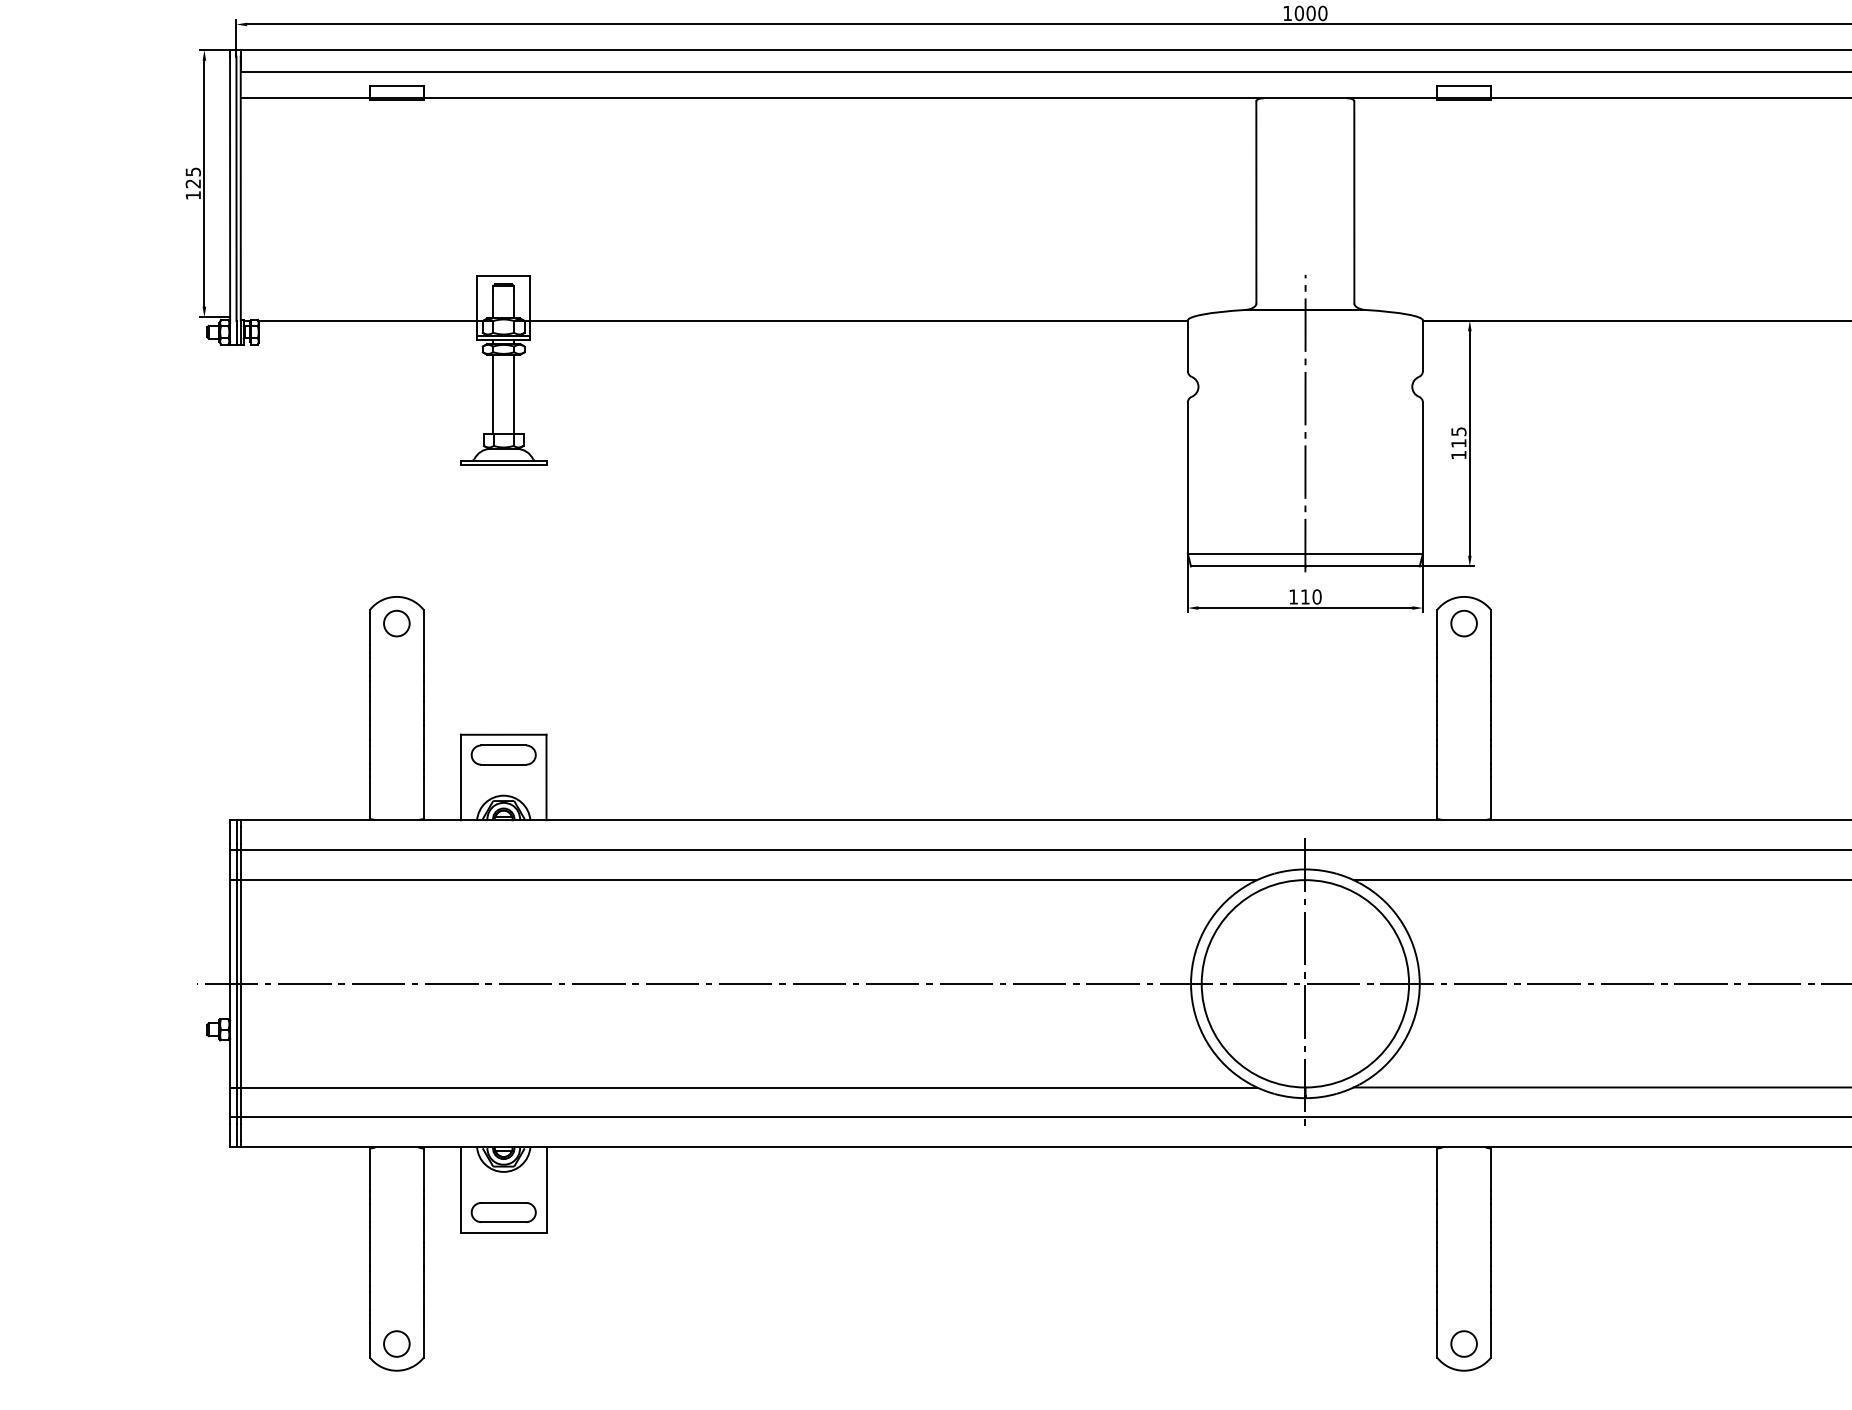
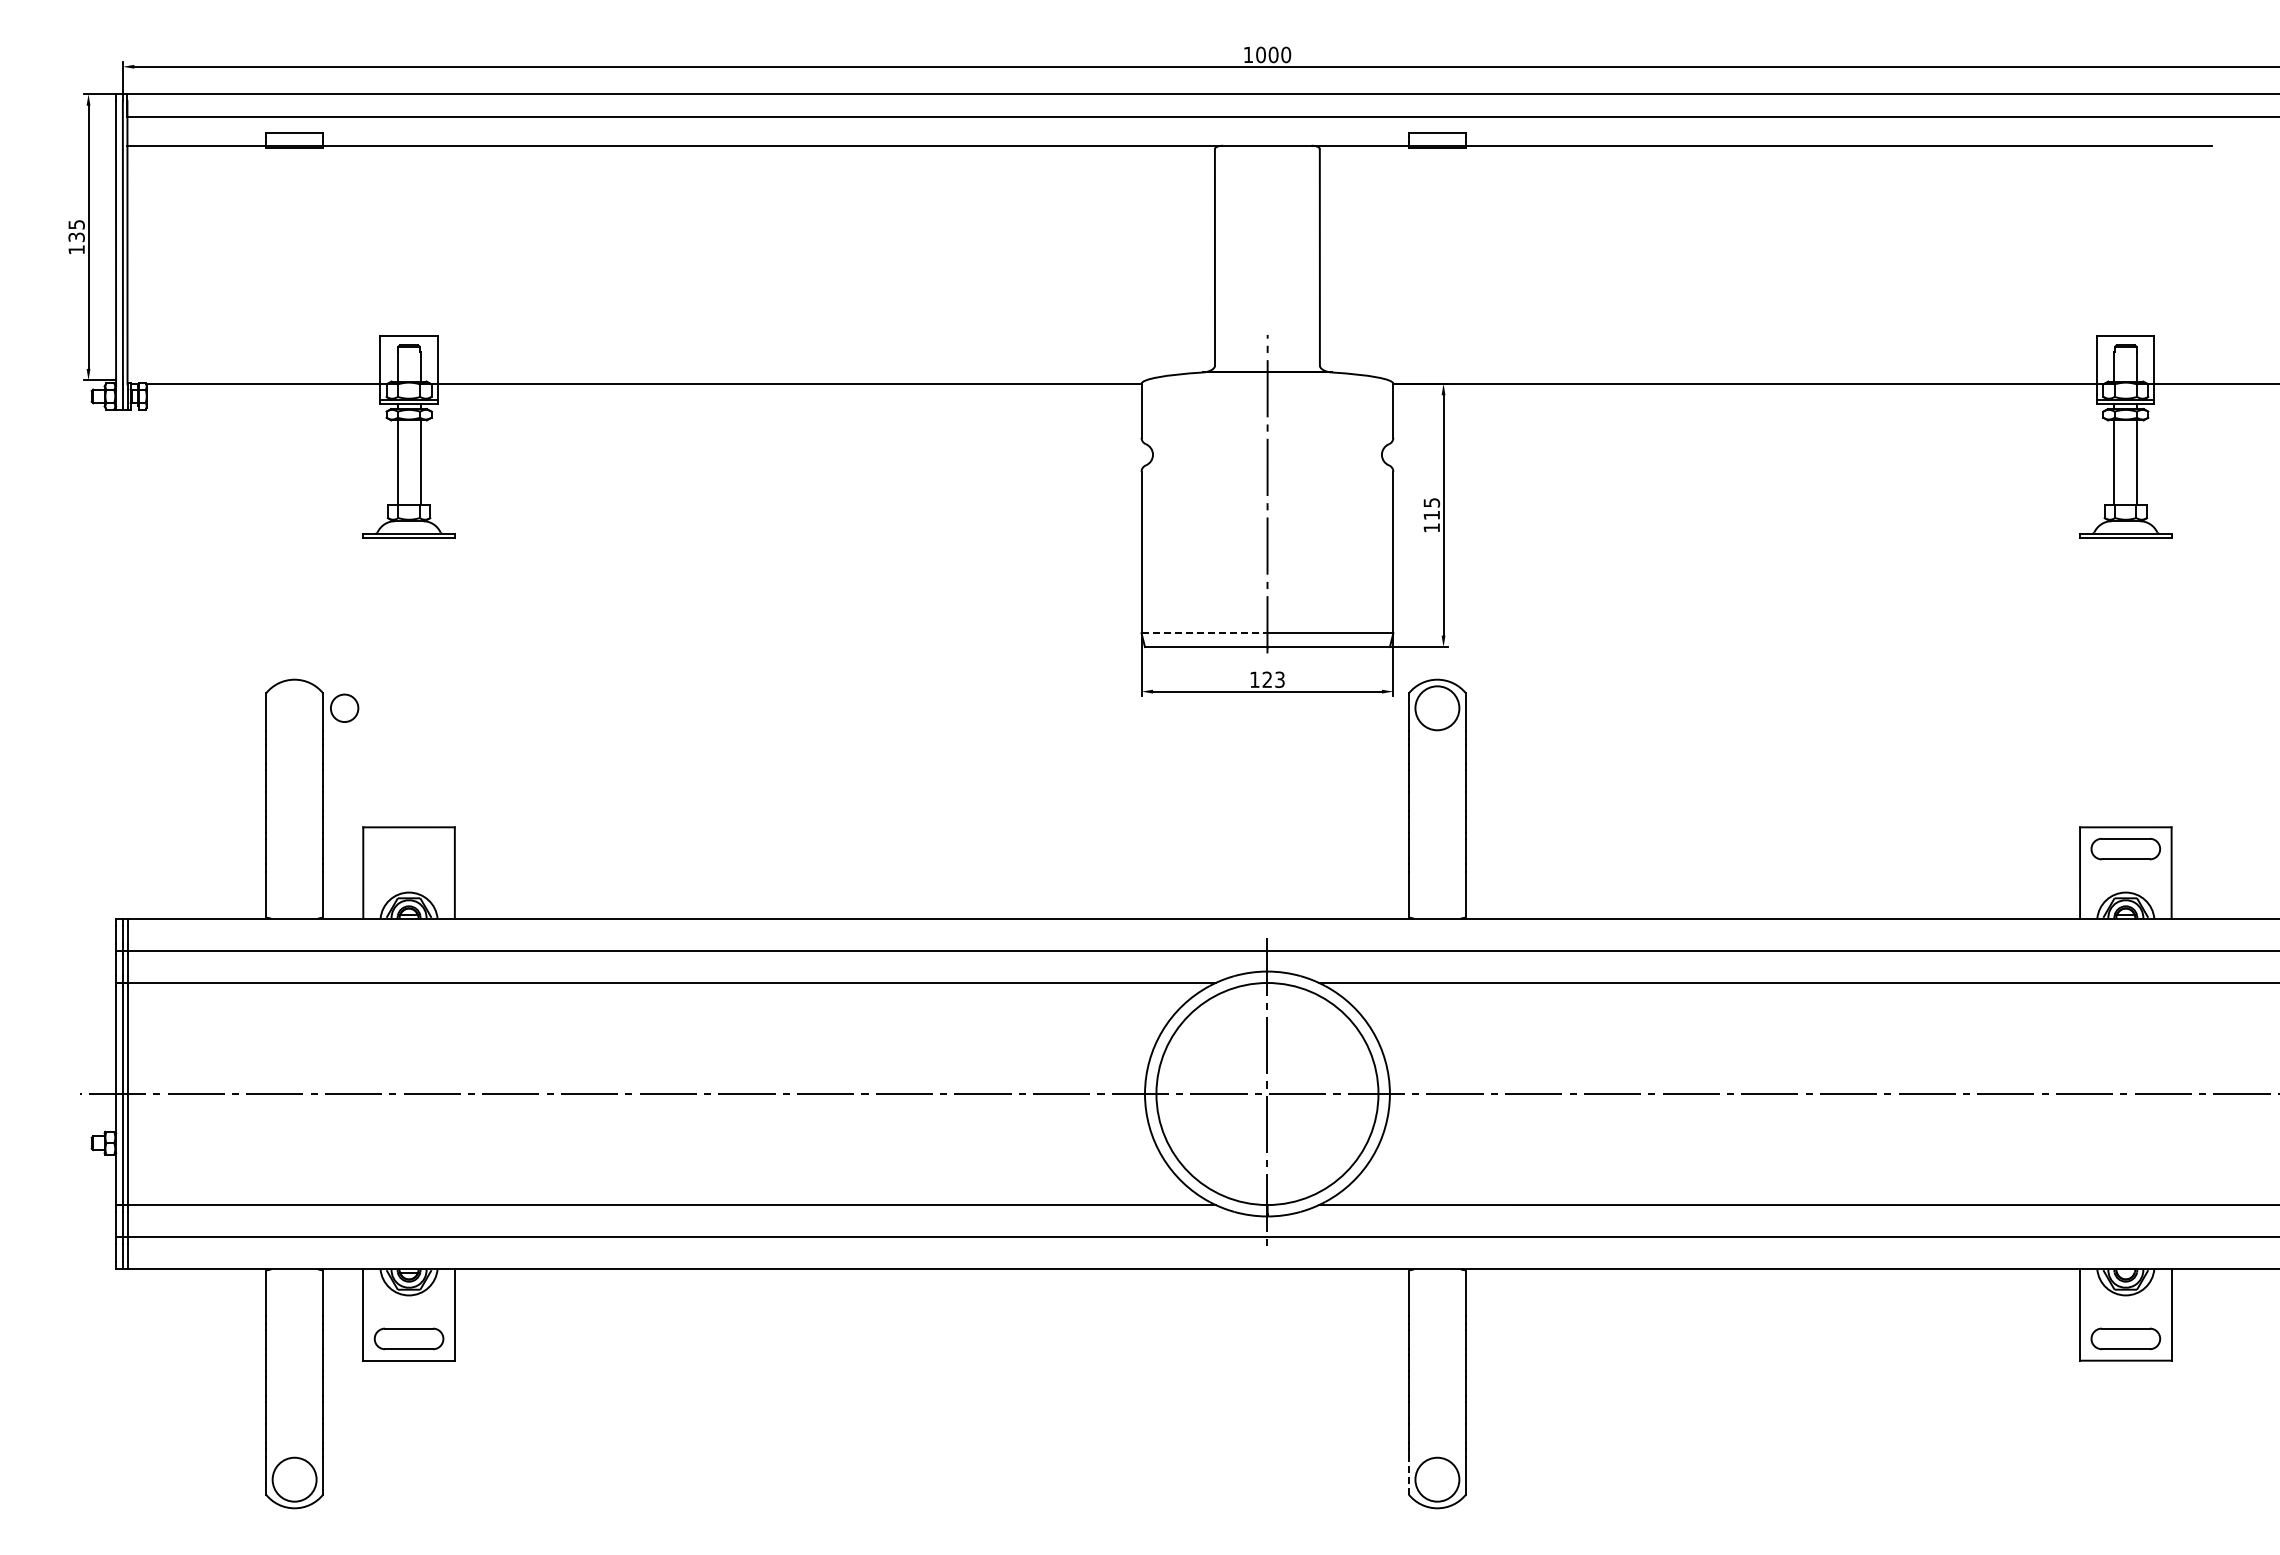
text: (193, 182) -> (76, 236), 125 -> 135
line: (1247, 553) -> (1205, 633), solid -> dashed
text: (1311, 596) -> (1273, 679), 110 -> 123
circle: (396, 622) -> (344, 707), moved
circle: (1464, 623) -> (1437, 708), size x1.6
part: (503, 754) -> (408, 848), removed
line: (1437, 1340) -> (1408, 1475), solid -> dashed
circle: (396, 1343) -> (294, 1479), size x1.6
circle: (1464, 1343) -> (1437, 1479), size x1.6

